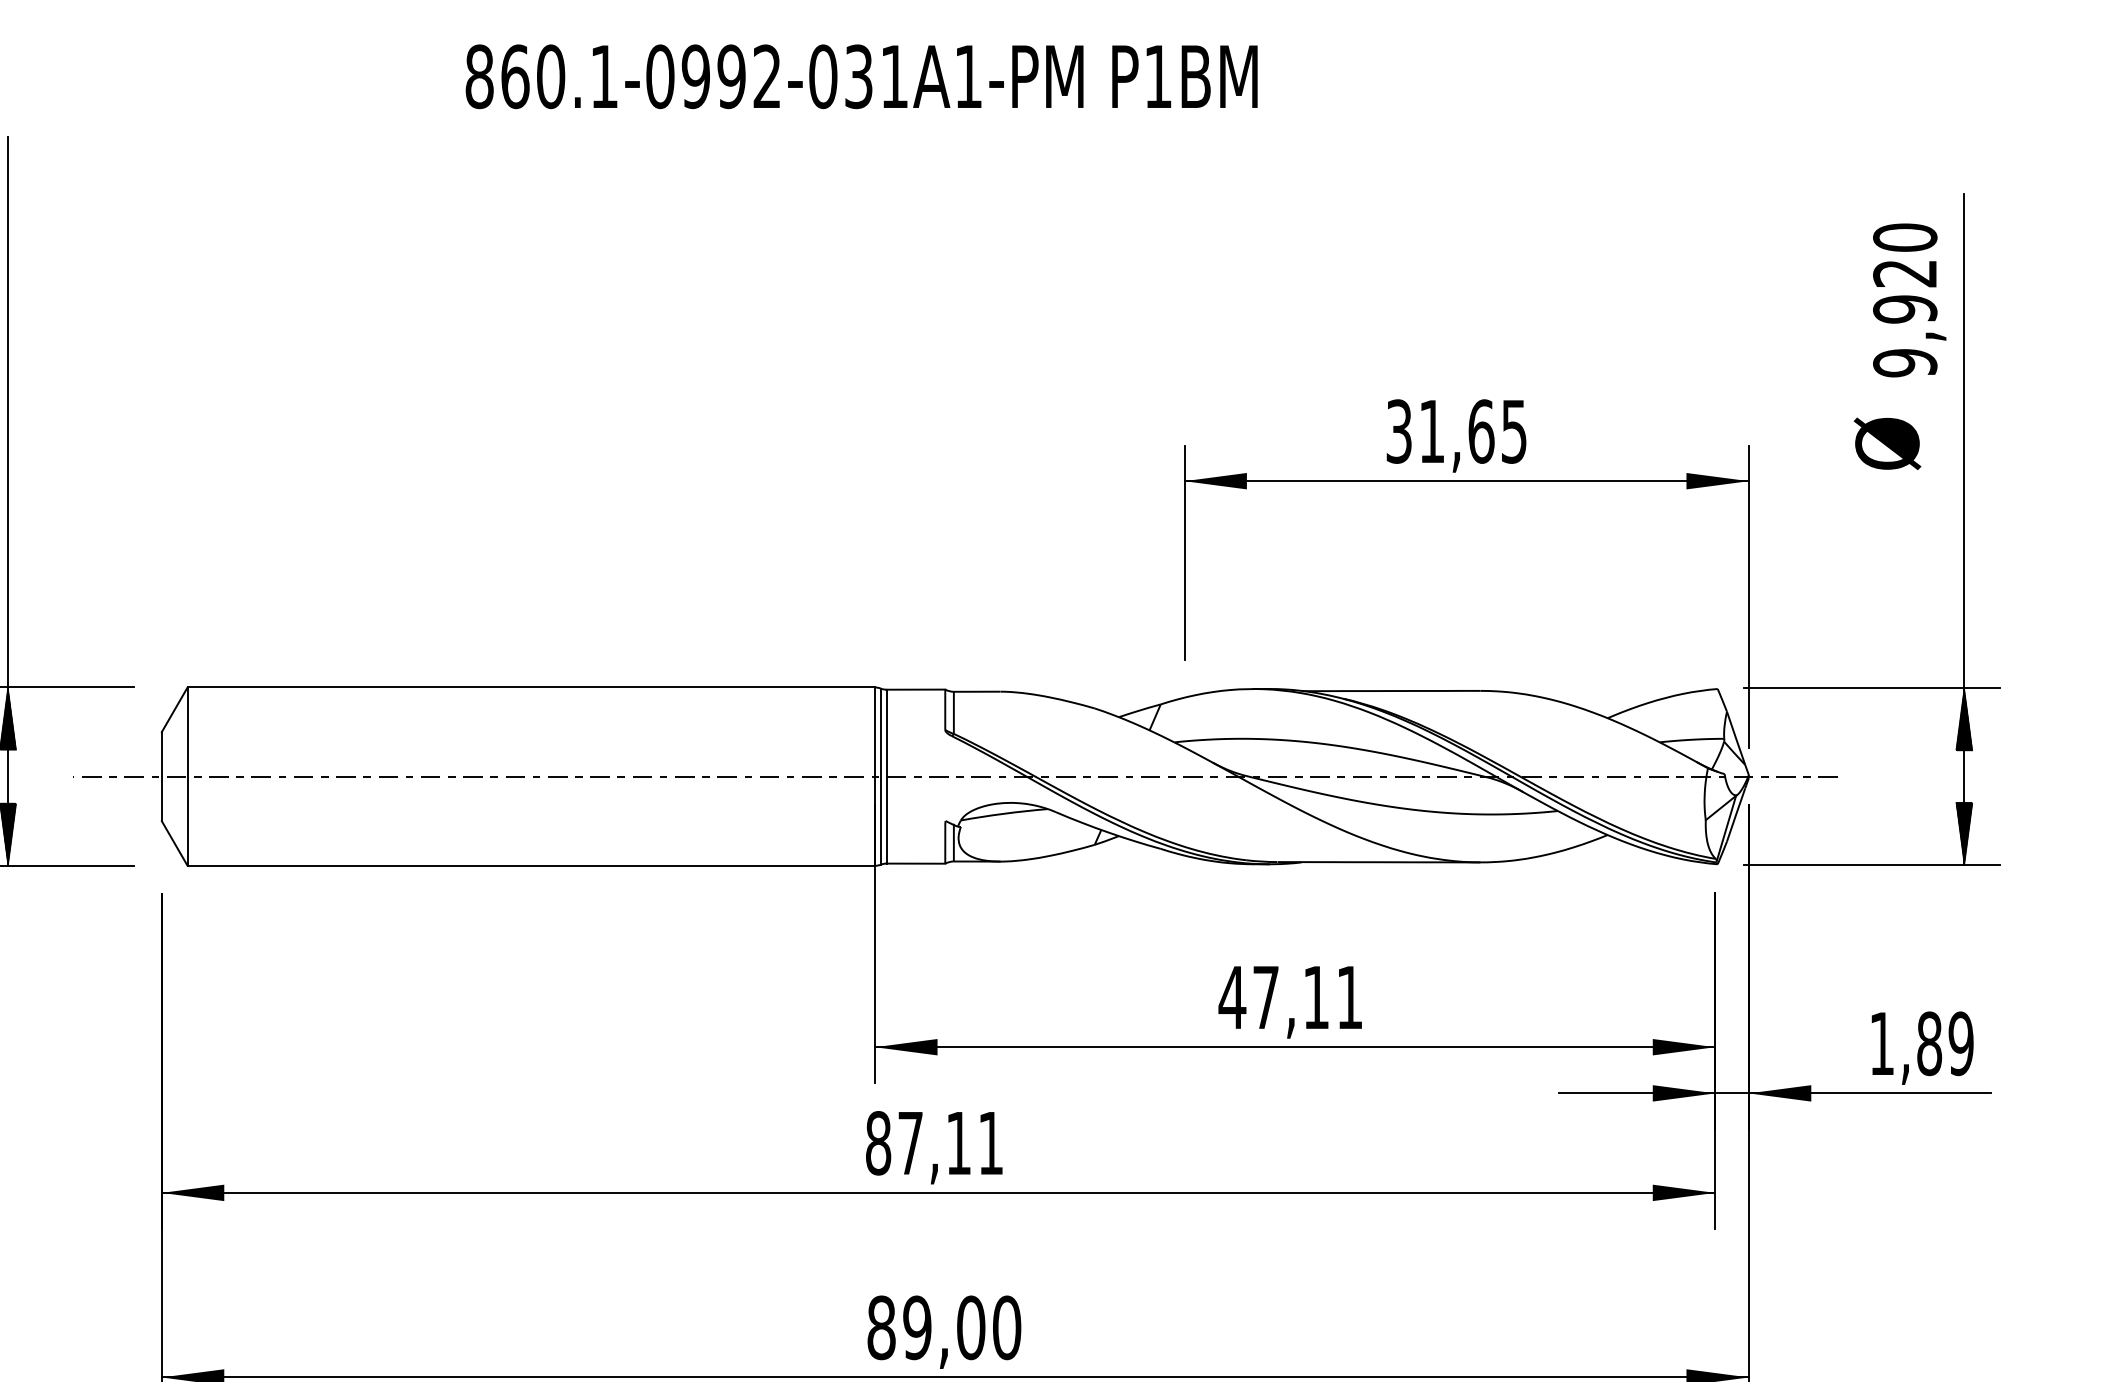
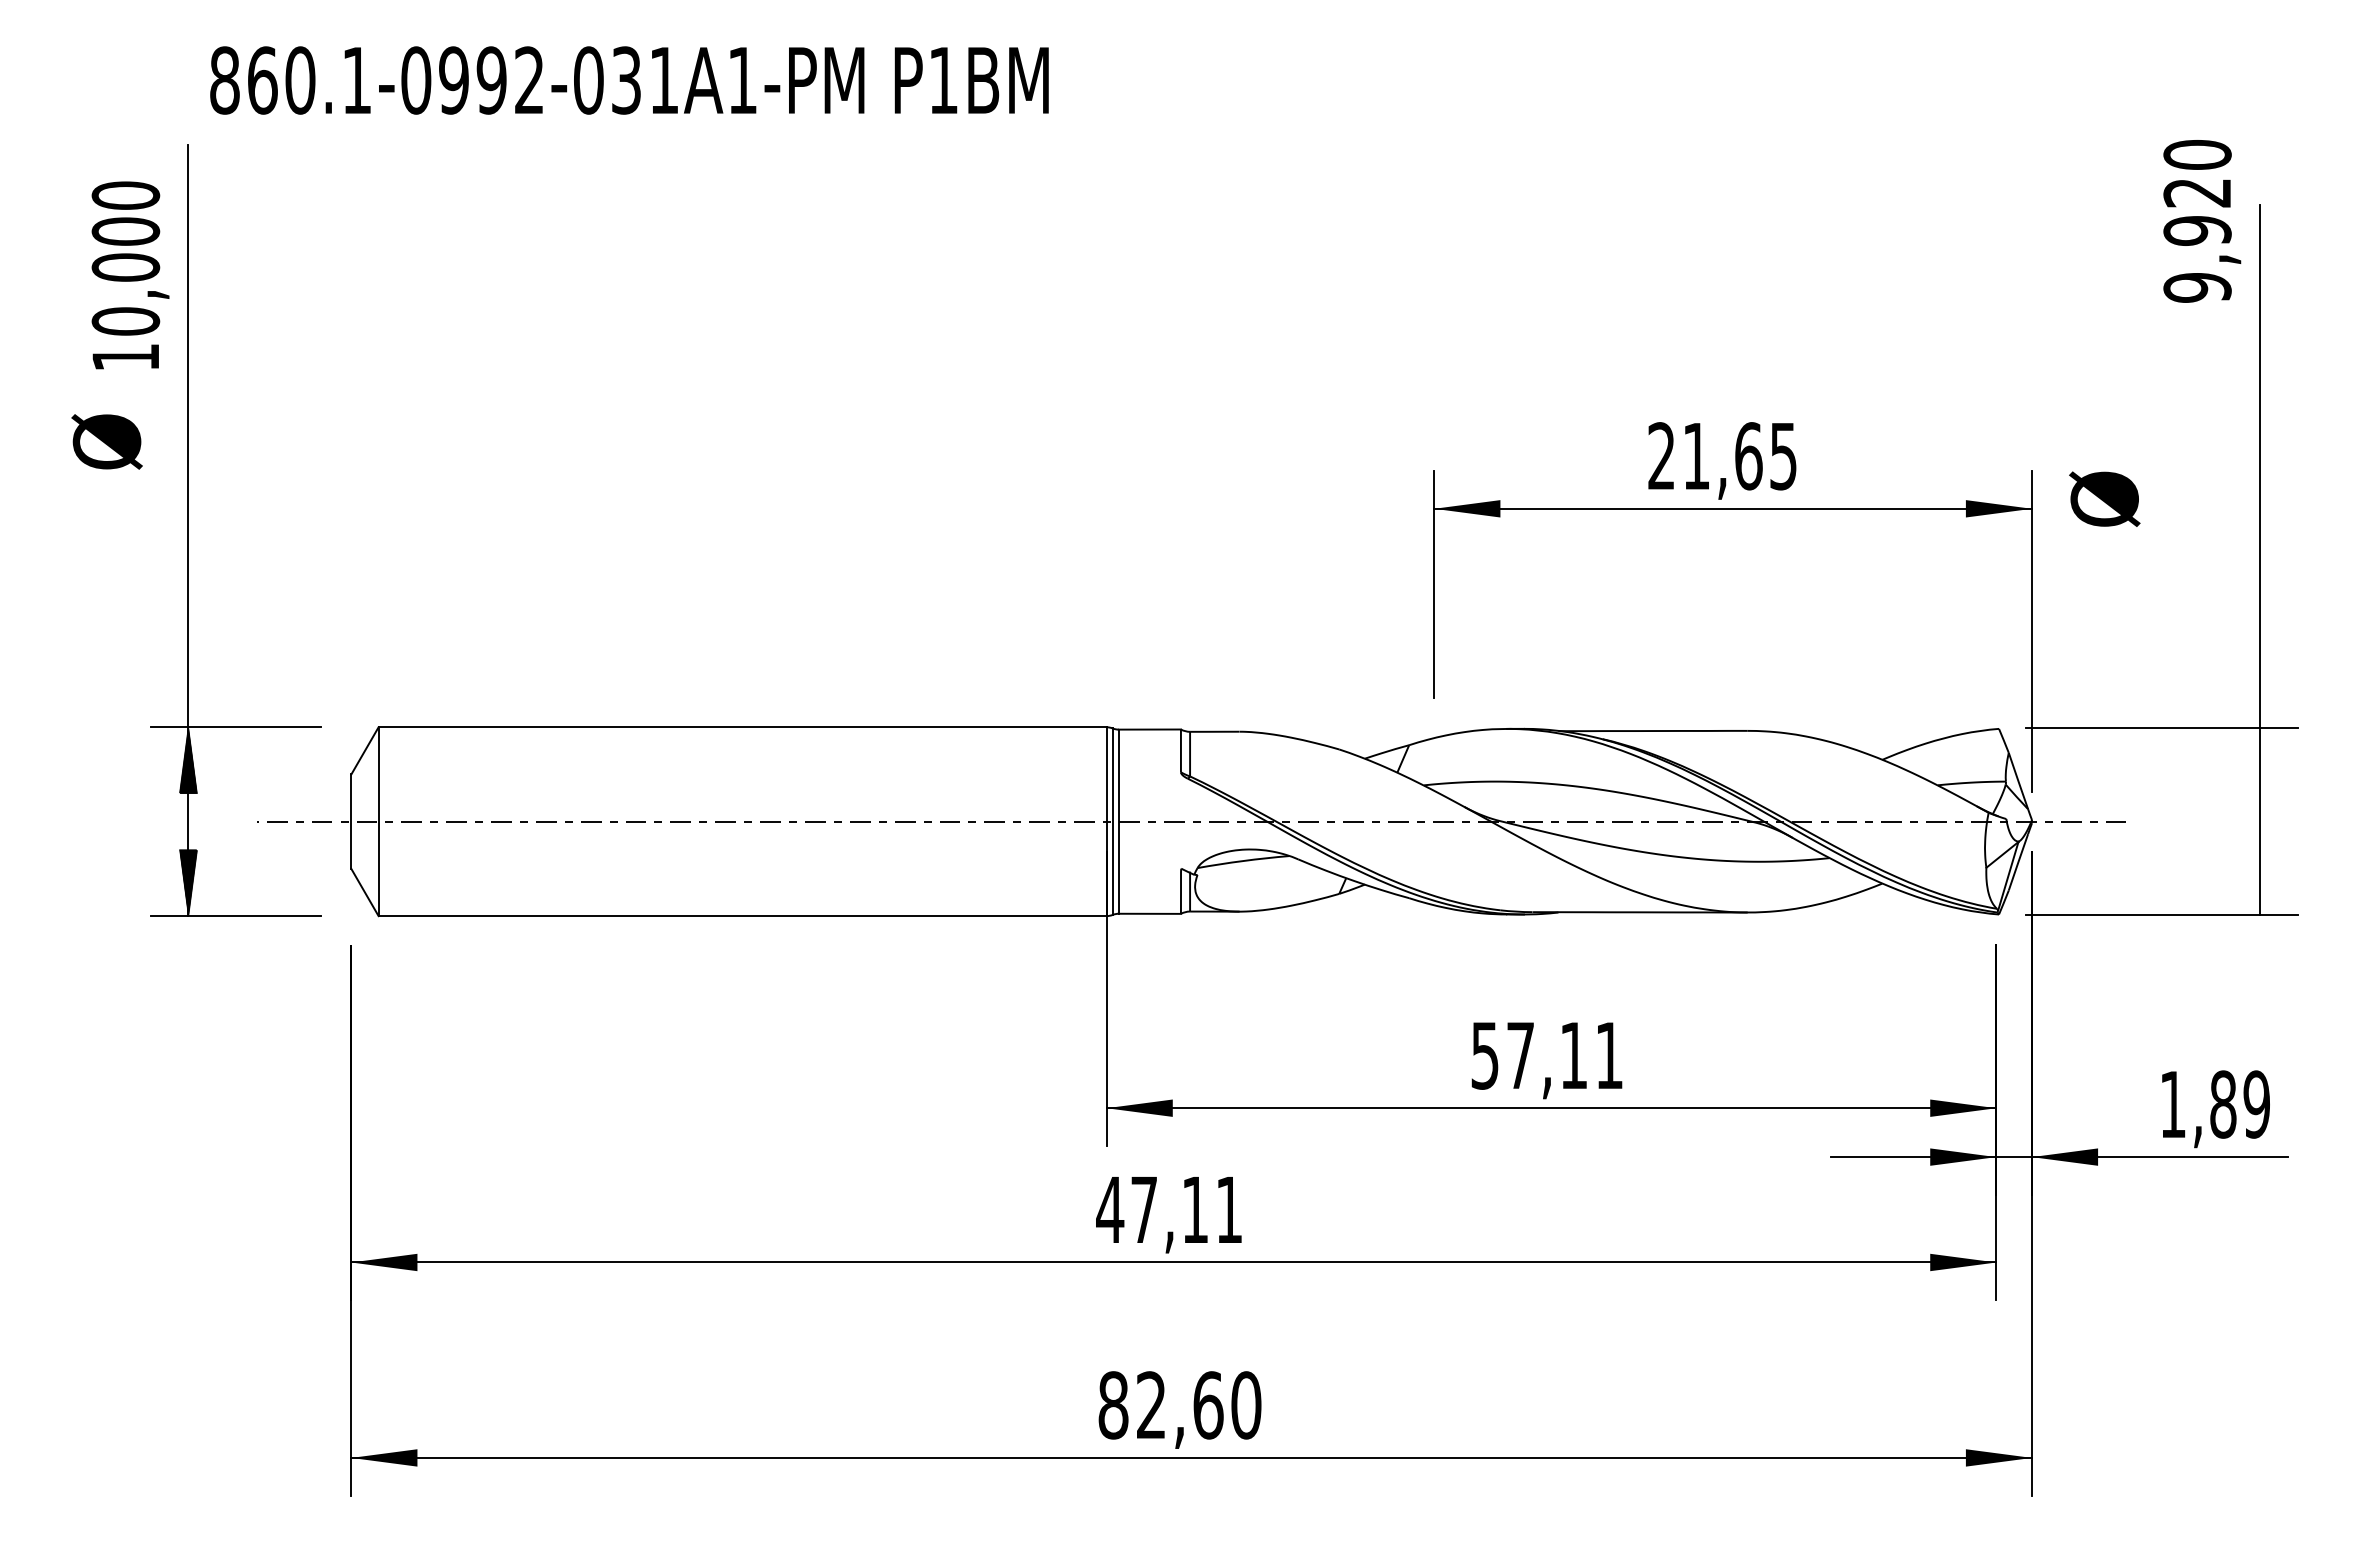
text: (861, 76) -> (629, 80), moved
text: (1909, 300) -> (2202, 221), moved
text: (1399, 431) -> (1661, 456), 31,65 -> 21,65
text: (1887, 443) -> (2104, 498), moved
hatch: (1963, 719) -> (2259, 761), removed
hatch: (1963, 834) -> (2259, 882), removed
text: (1231, 997) -> (1484, 1055), 47,11 -> 57,11
text: (878, 1142) -> (1110, 1209), 87,11 -> 47,11
text: (943, 1327) -> (1179, 1405), 89,00 -> 82,60

